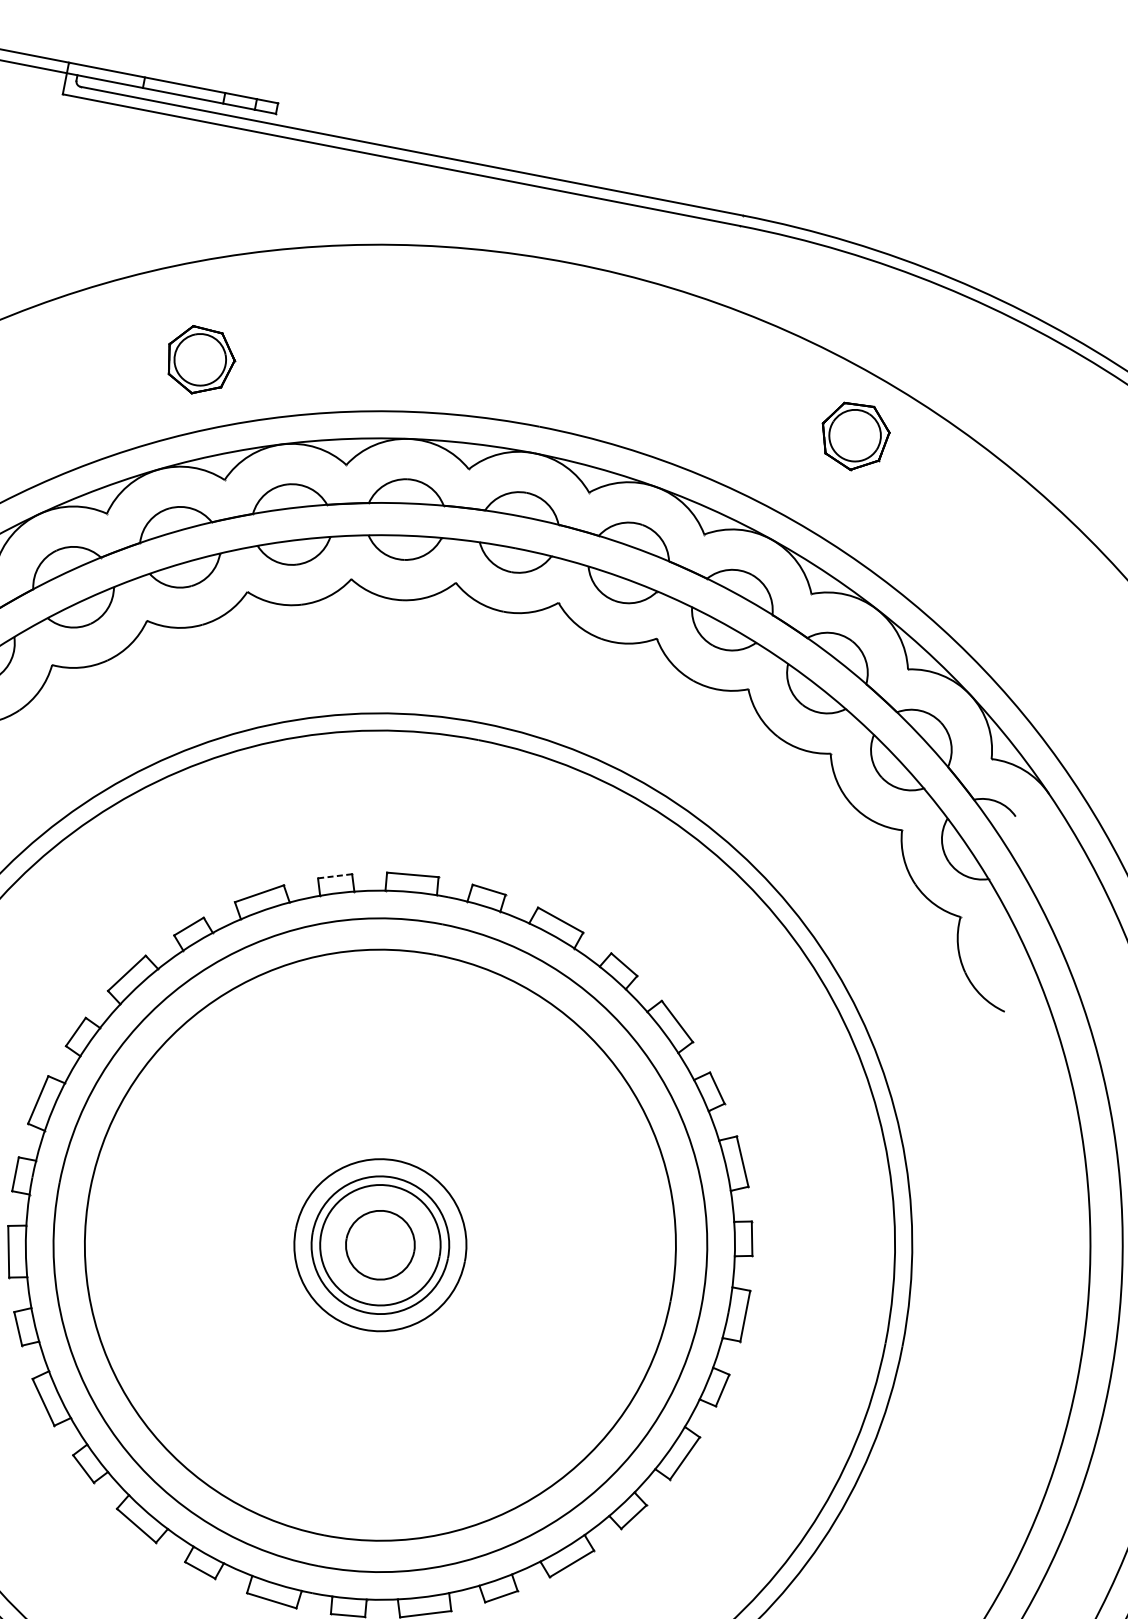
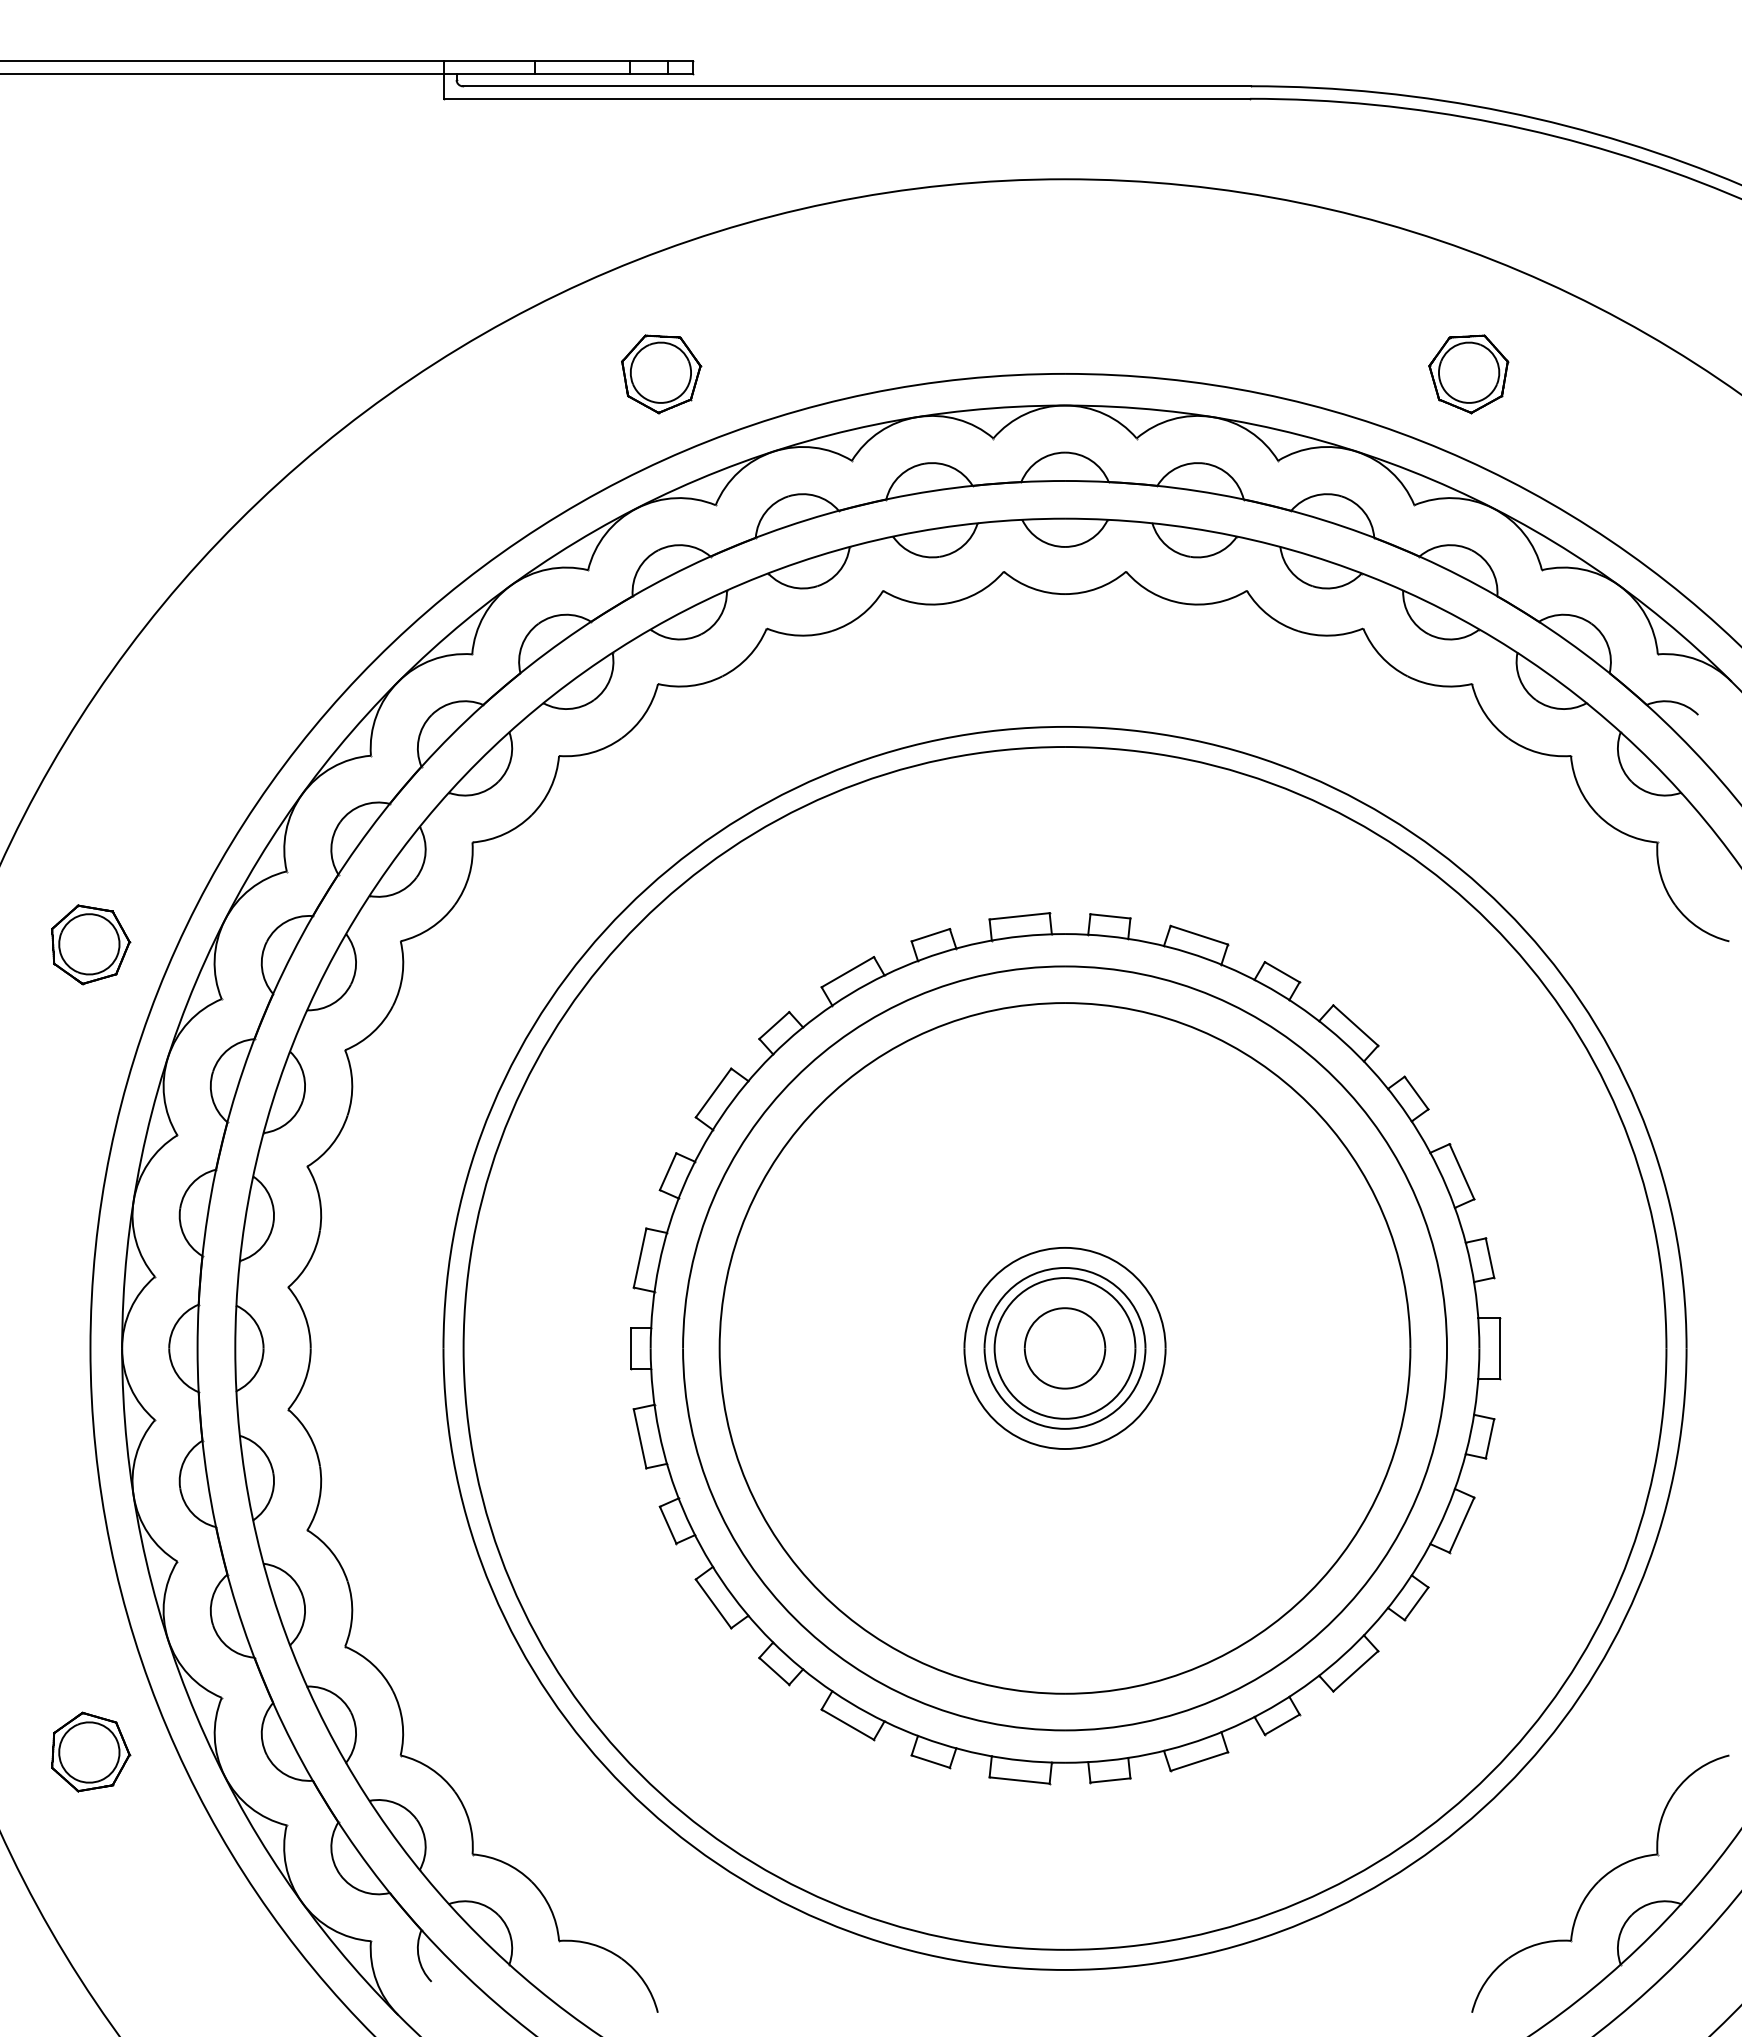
part: (854, 437) -> (1468, 374), moved
line: (334, 876) -> (930, 935), dashed -> solid

